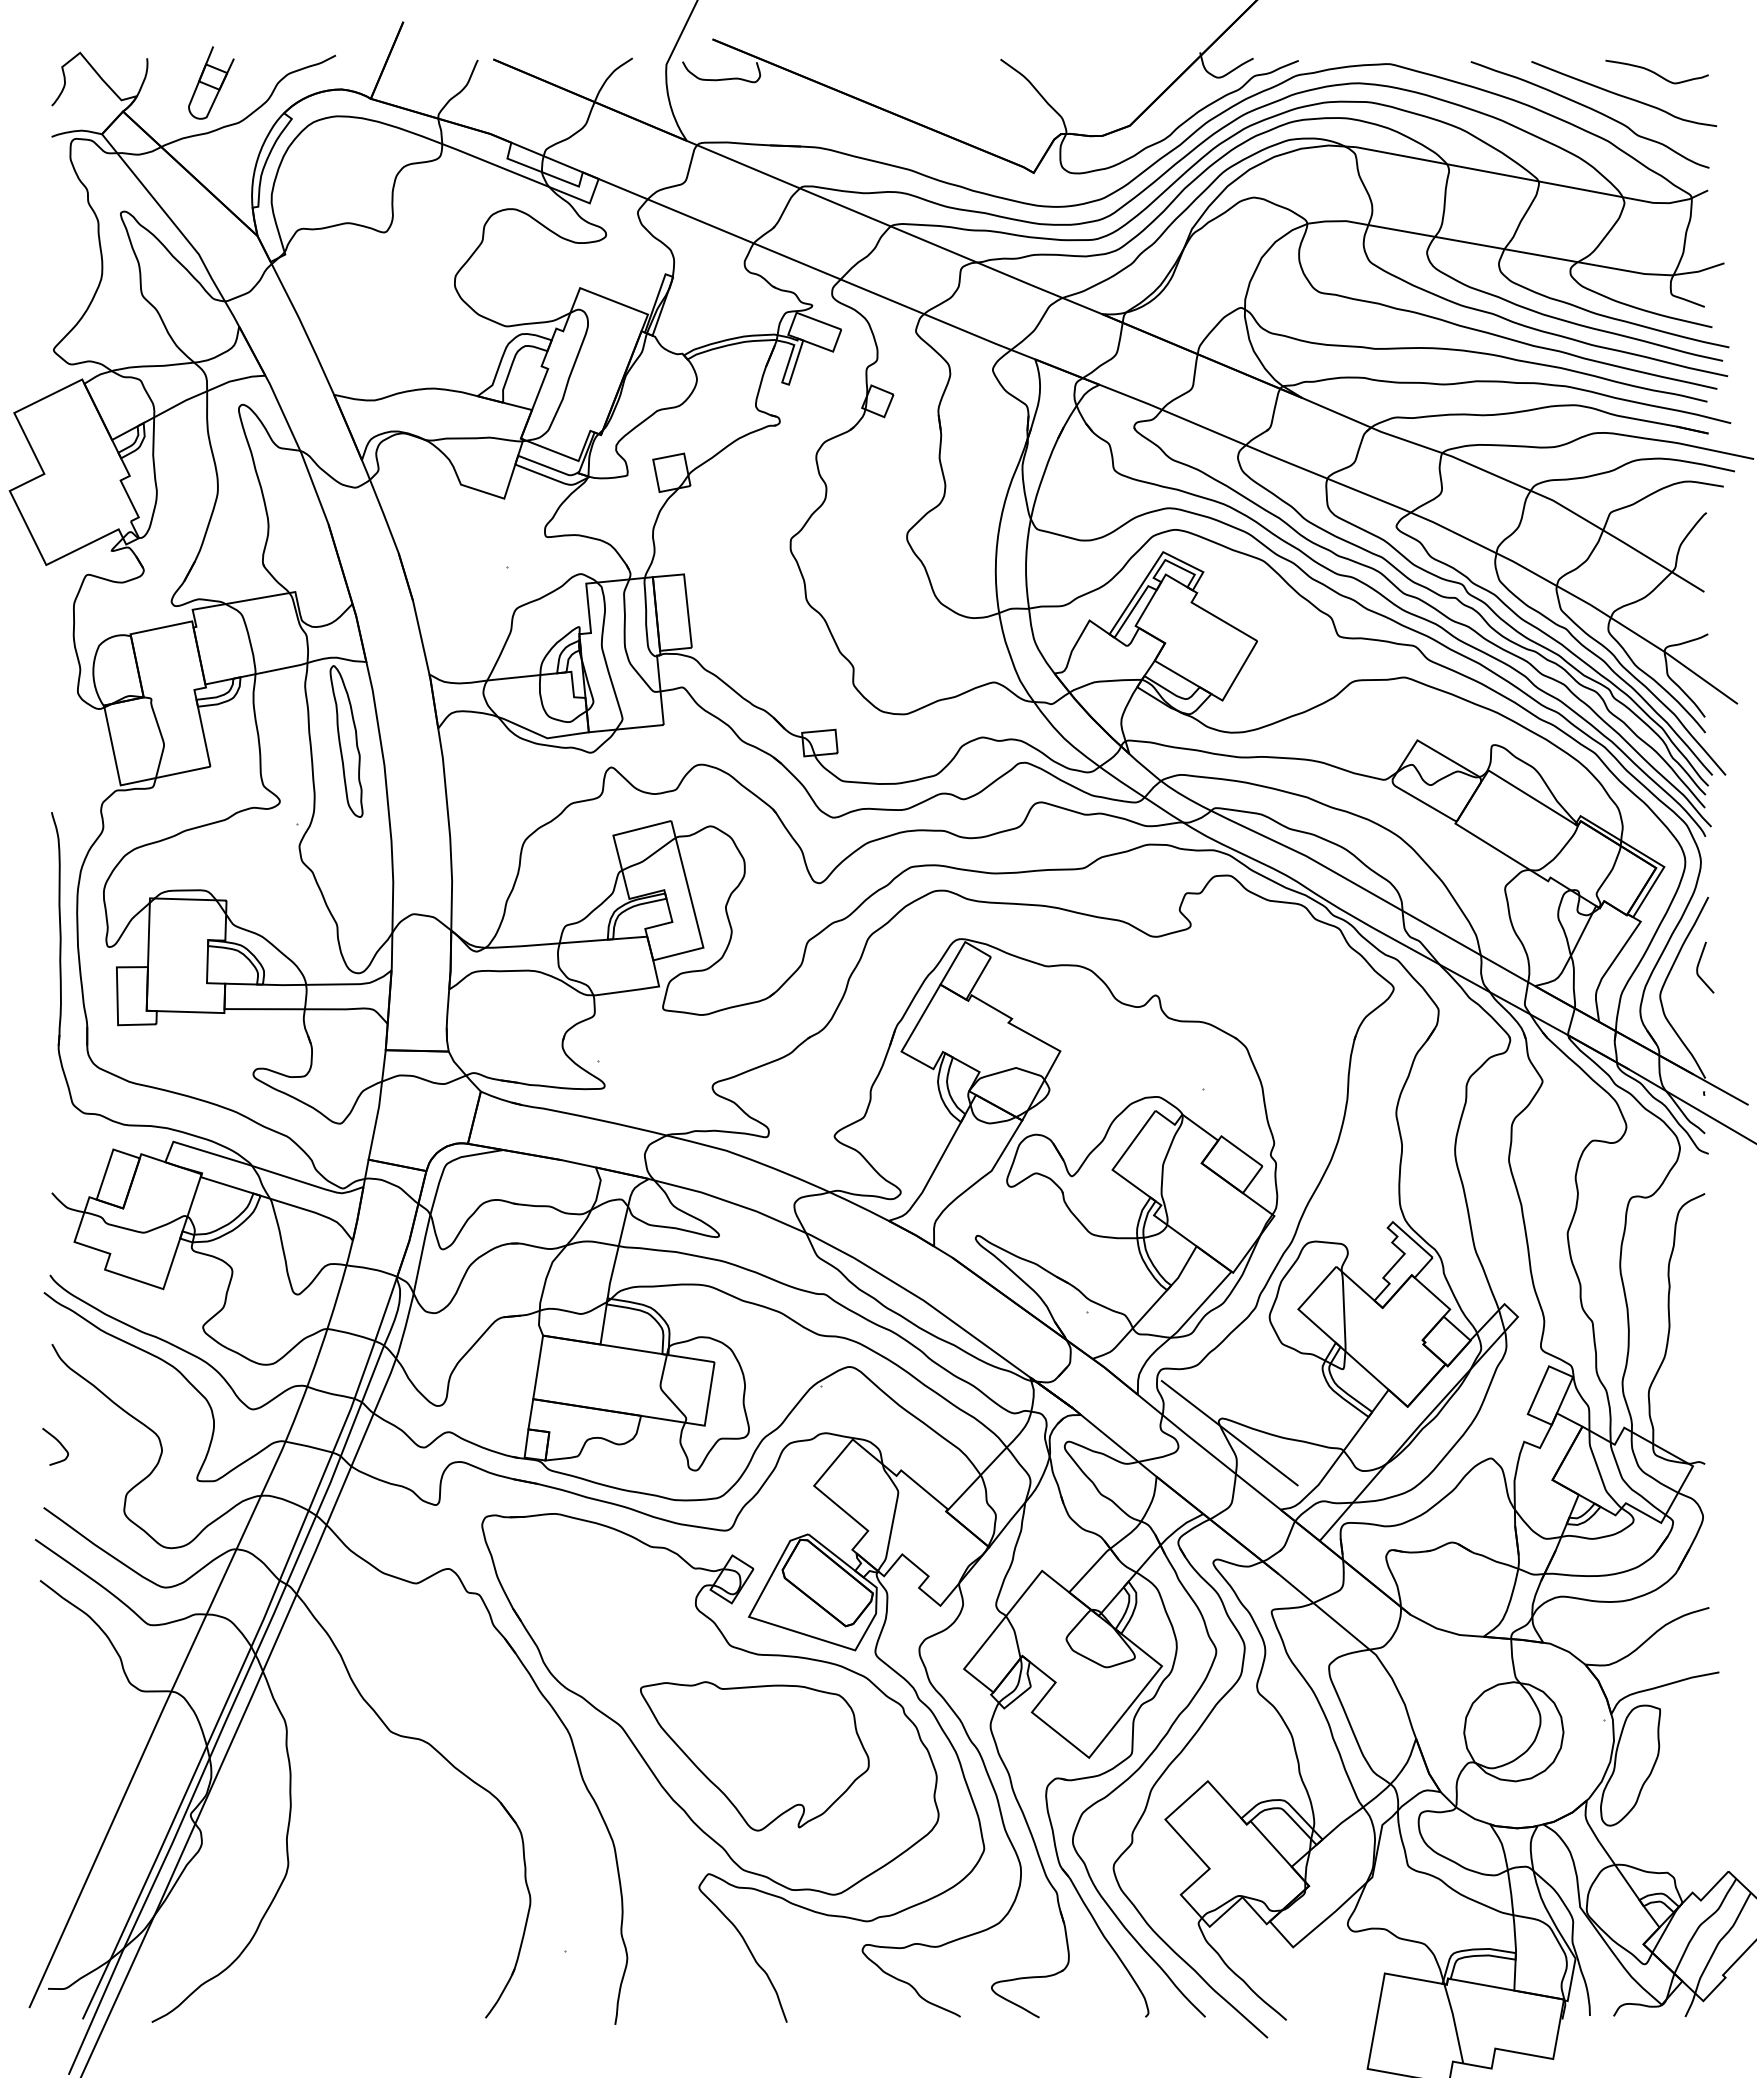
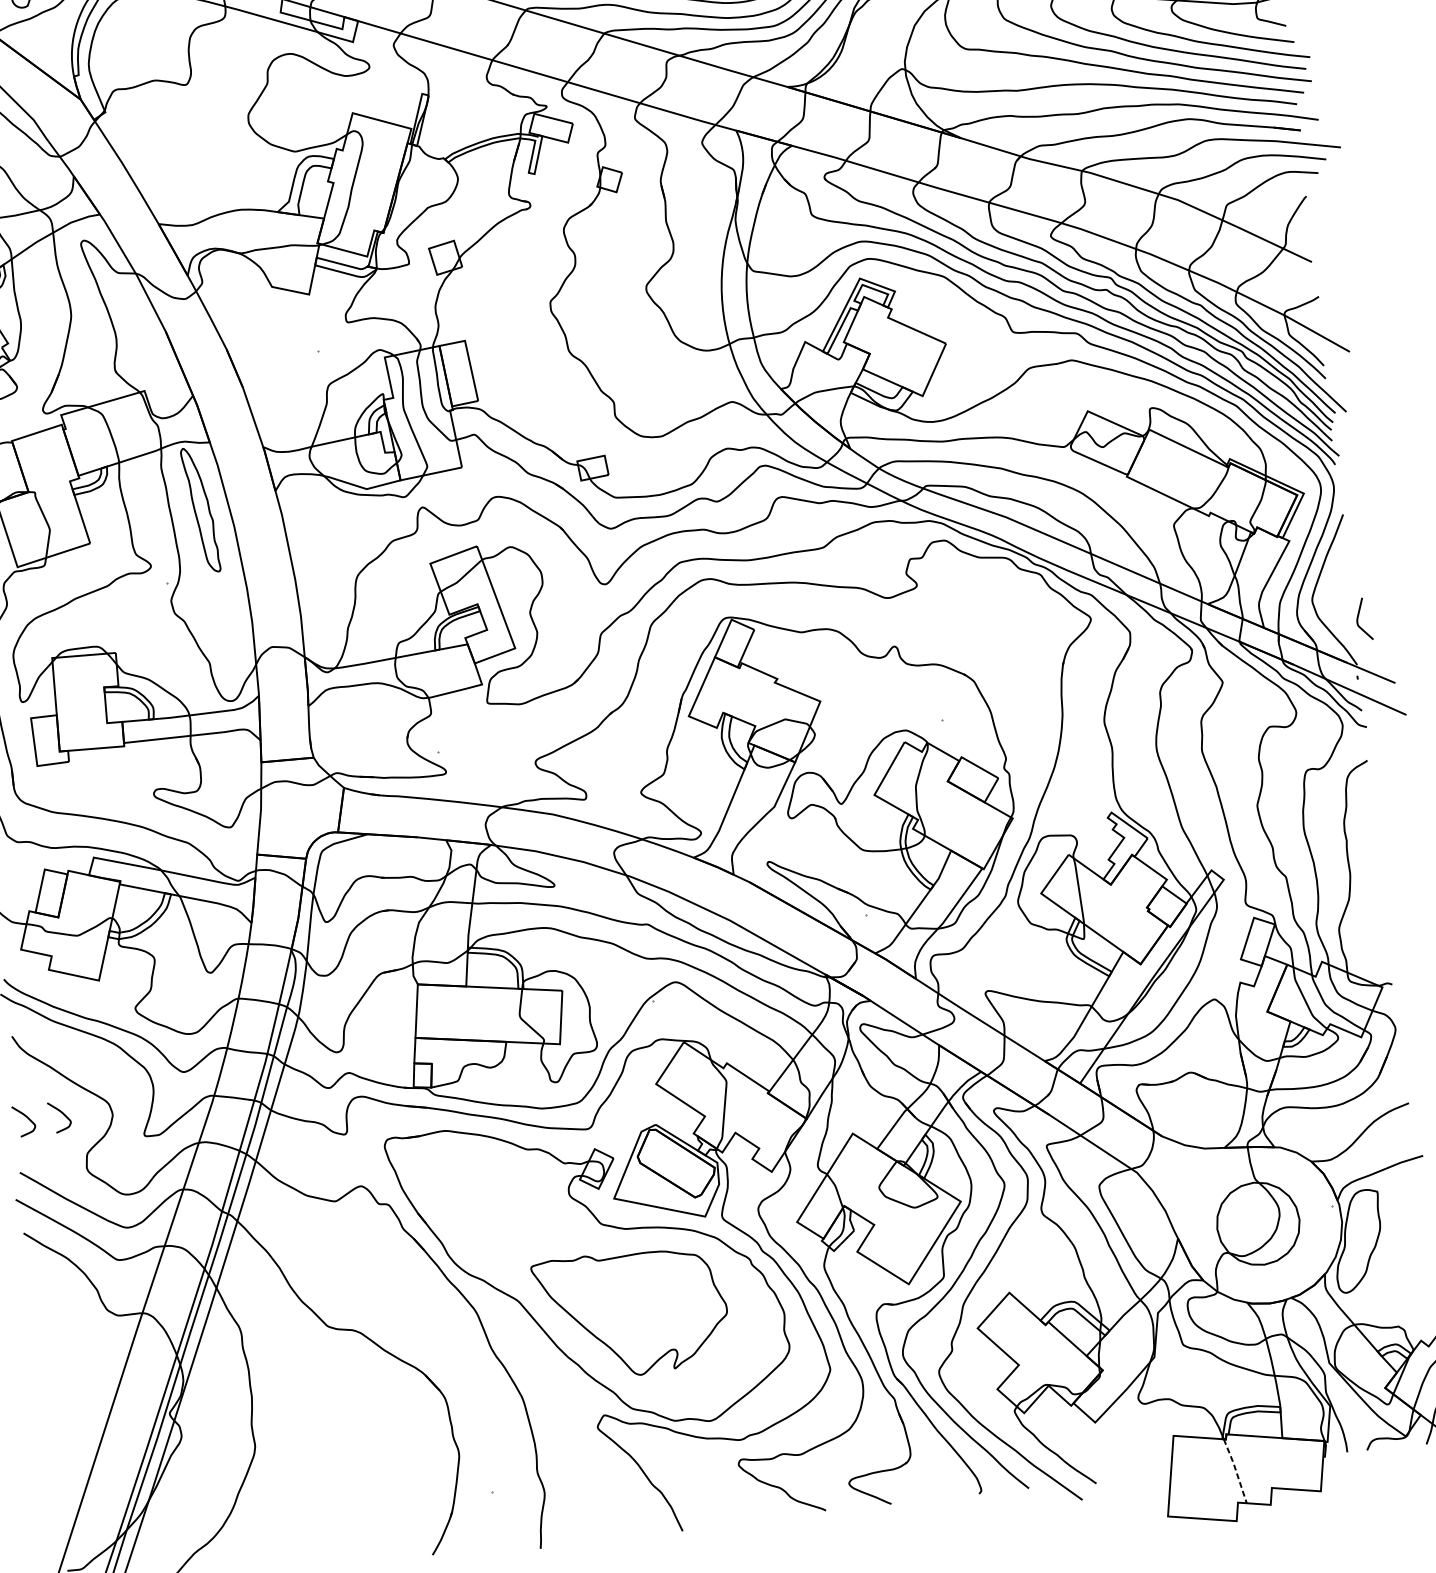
curve: (1699, 964) -> (1358, 617), moved
line: (1229, 1433) -> (995, 1002), removed
curve: (101, 1442) -> (61, 1113), added
line: (1454, 2023) -> (1235, 1470), solid -> dashed

